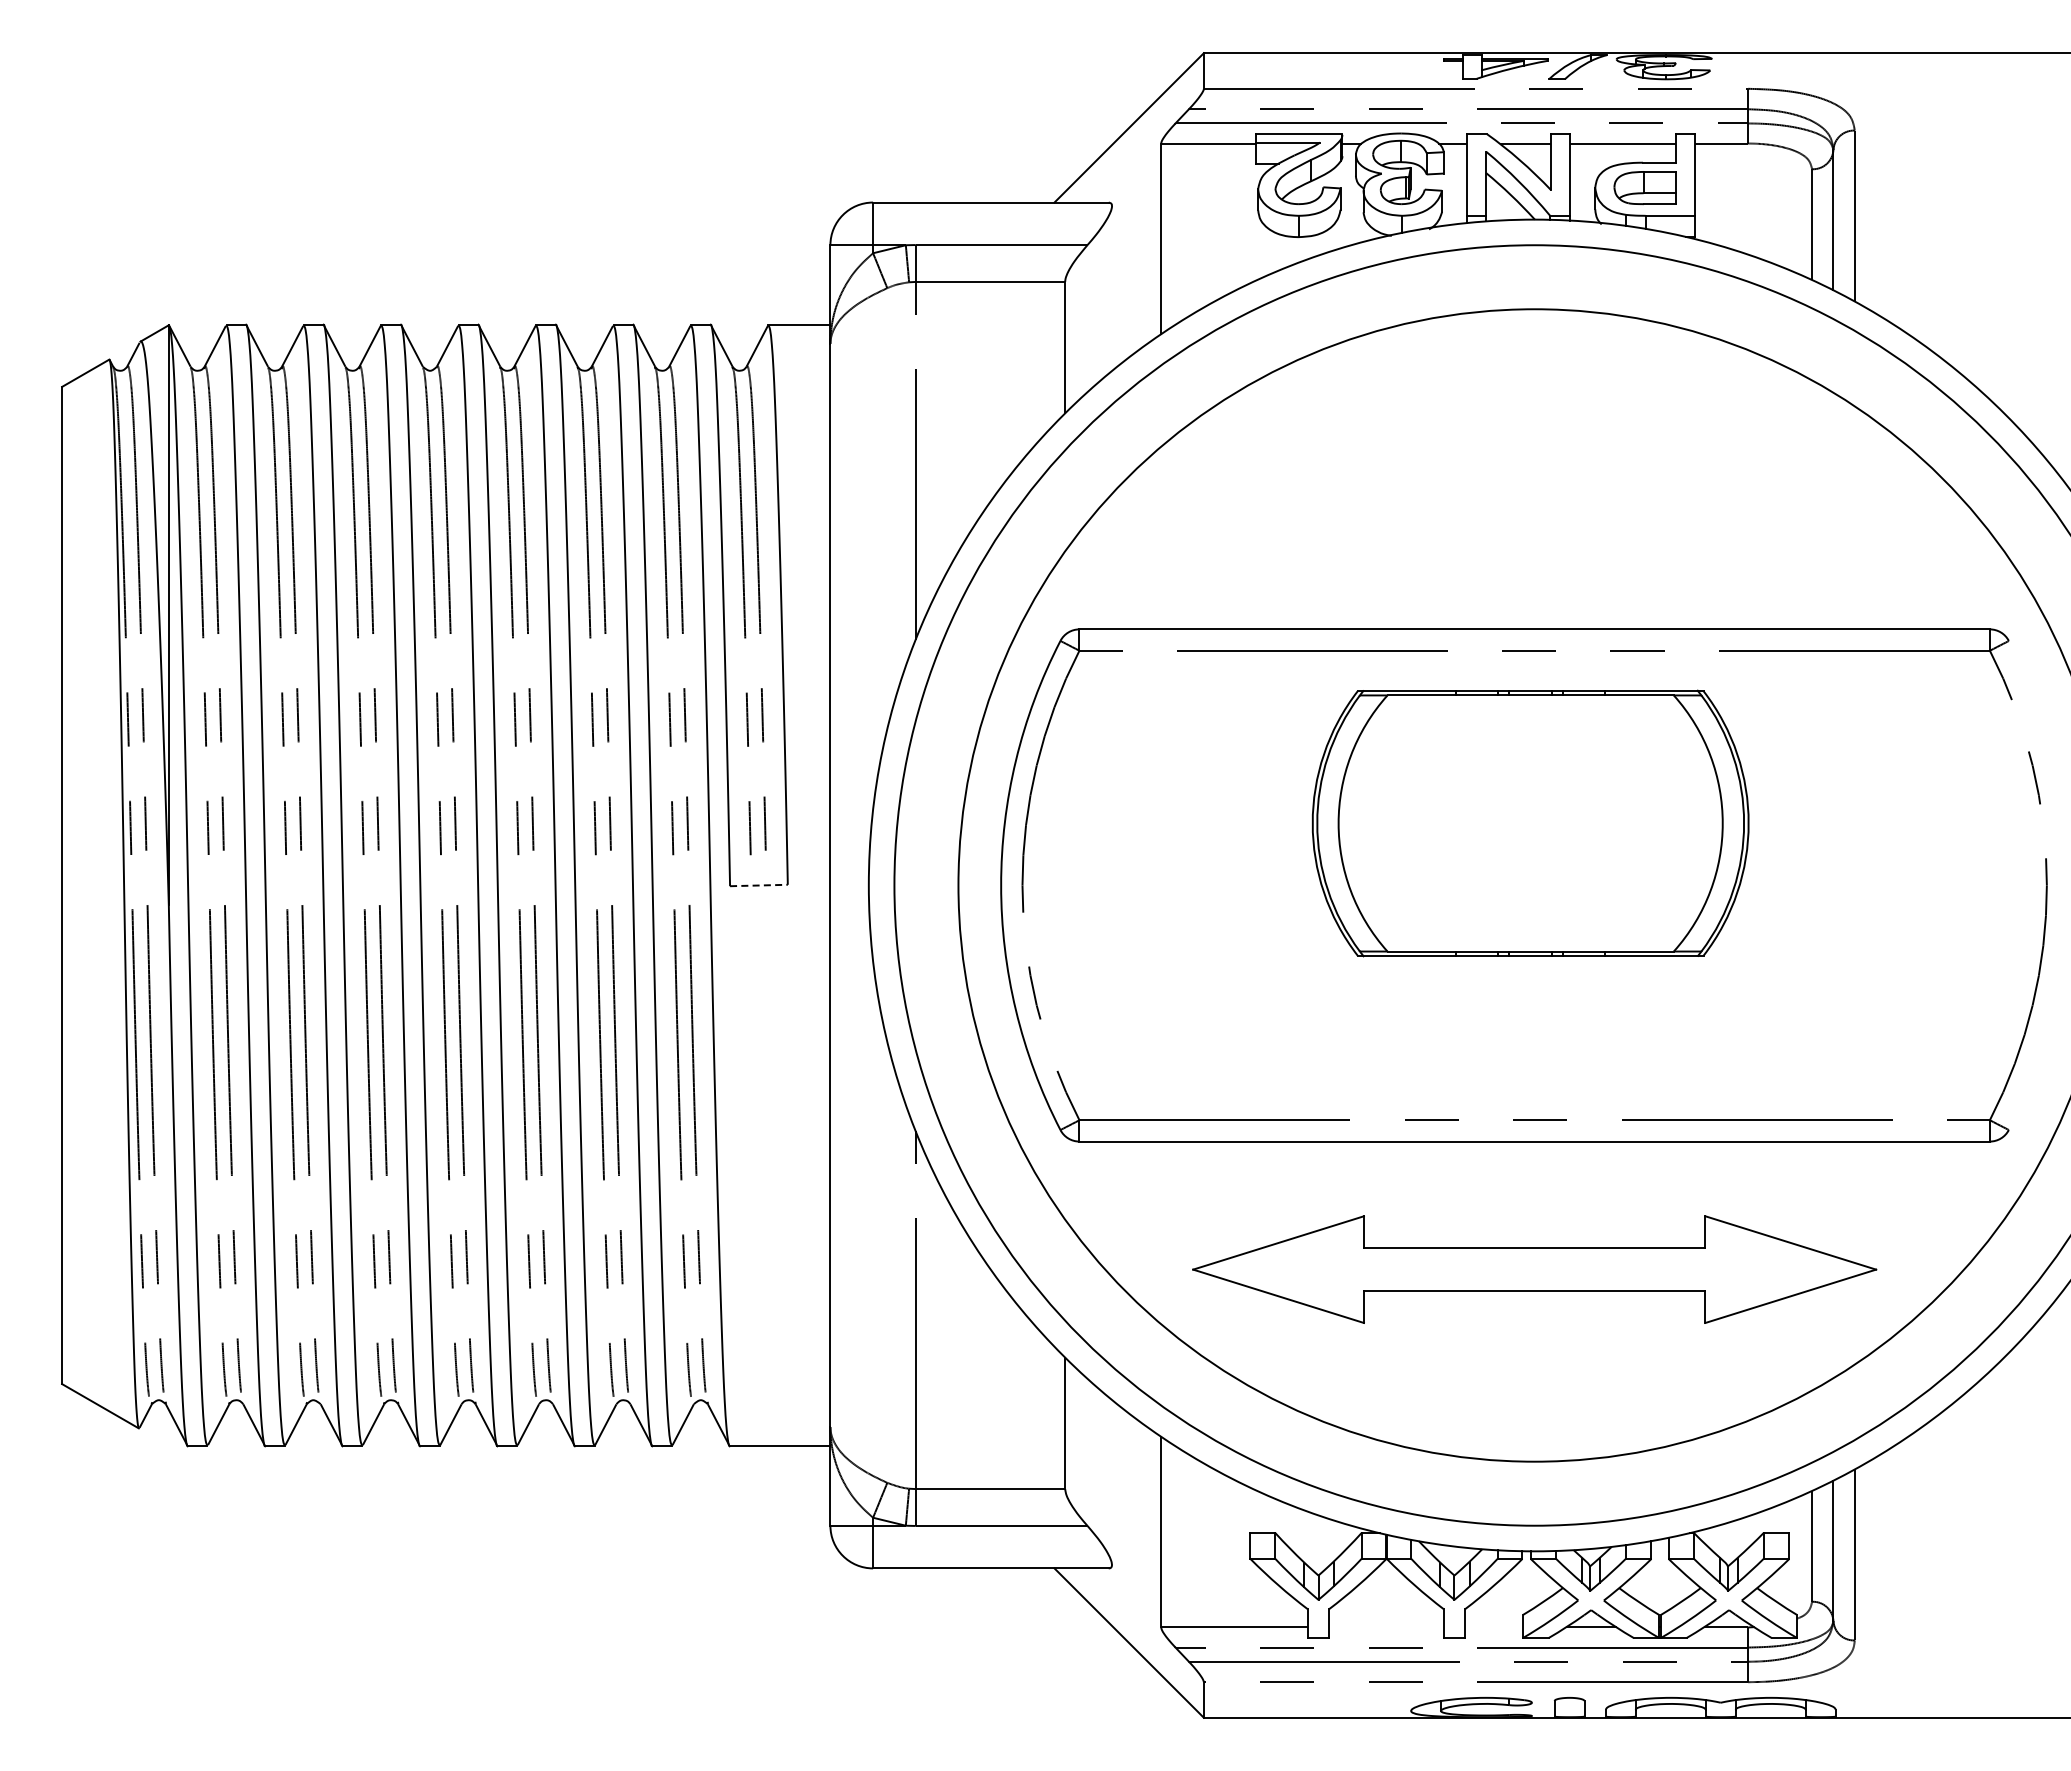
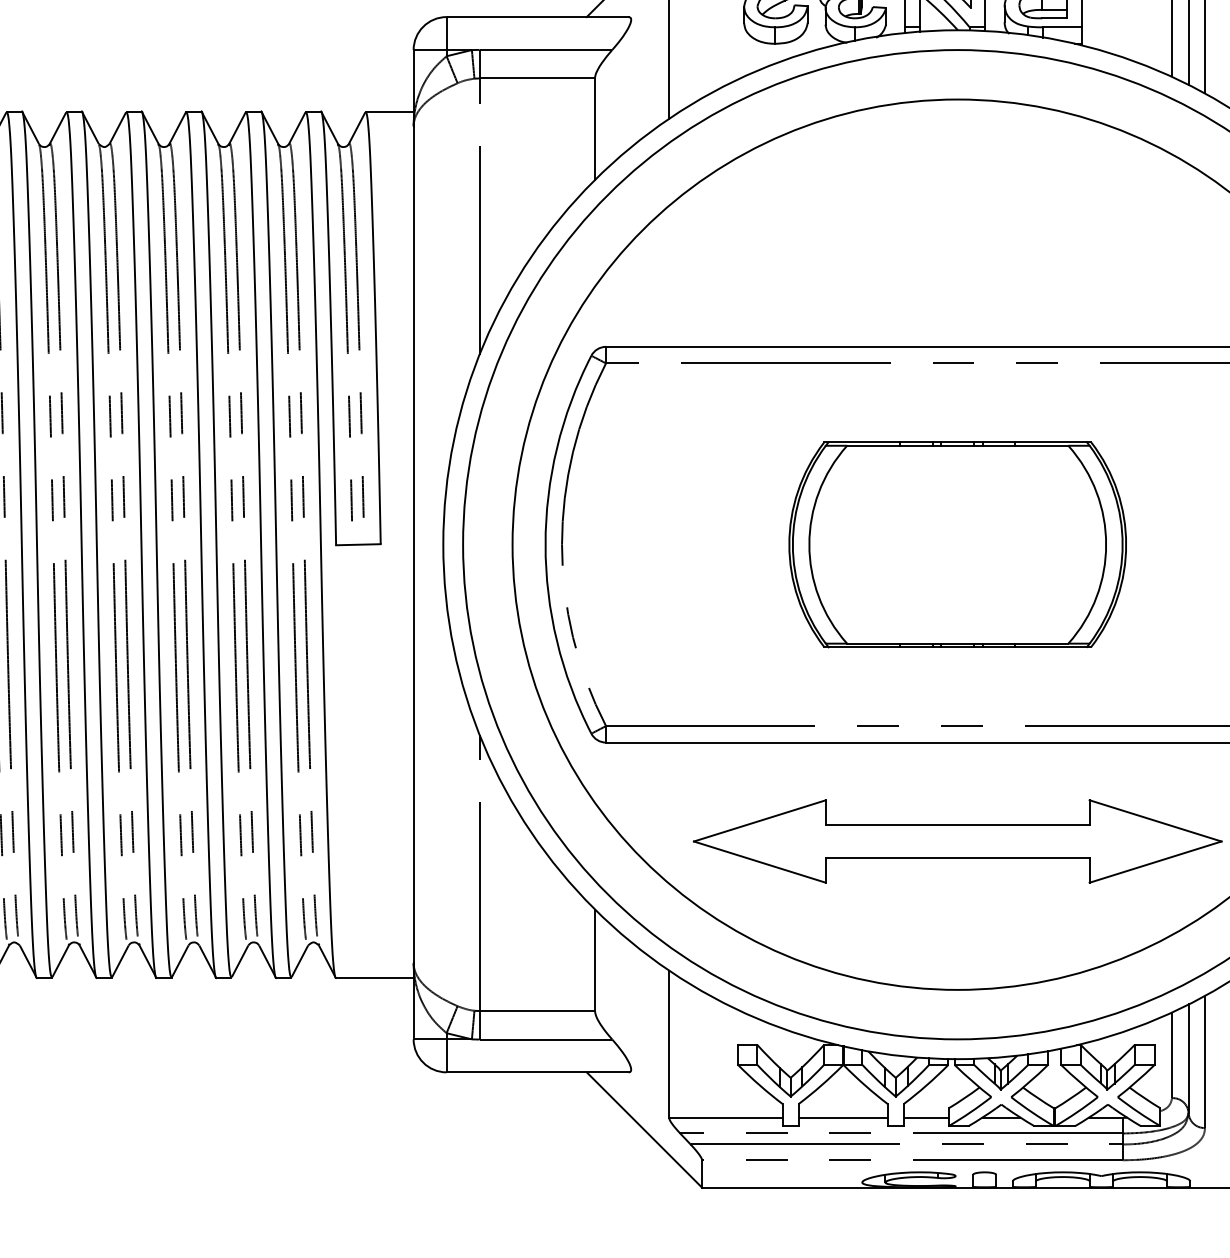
part: (1530, 823) -> (957, 544), moved
line: (758, 885) -> (358, 544), dashed -> solid
line: (1385, 1627) -> (842, 1118), added
line: (1493, 1627) -> (925, 1118), added

